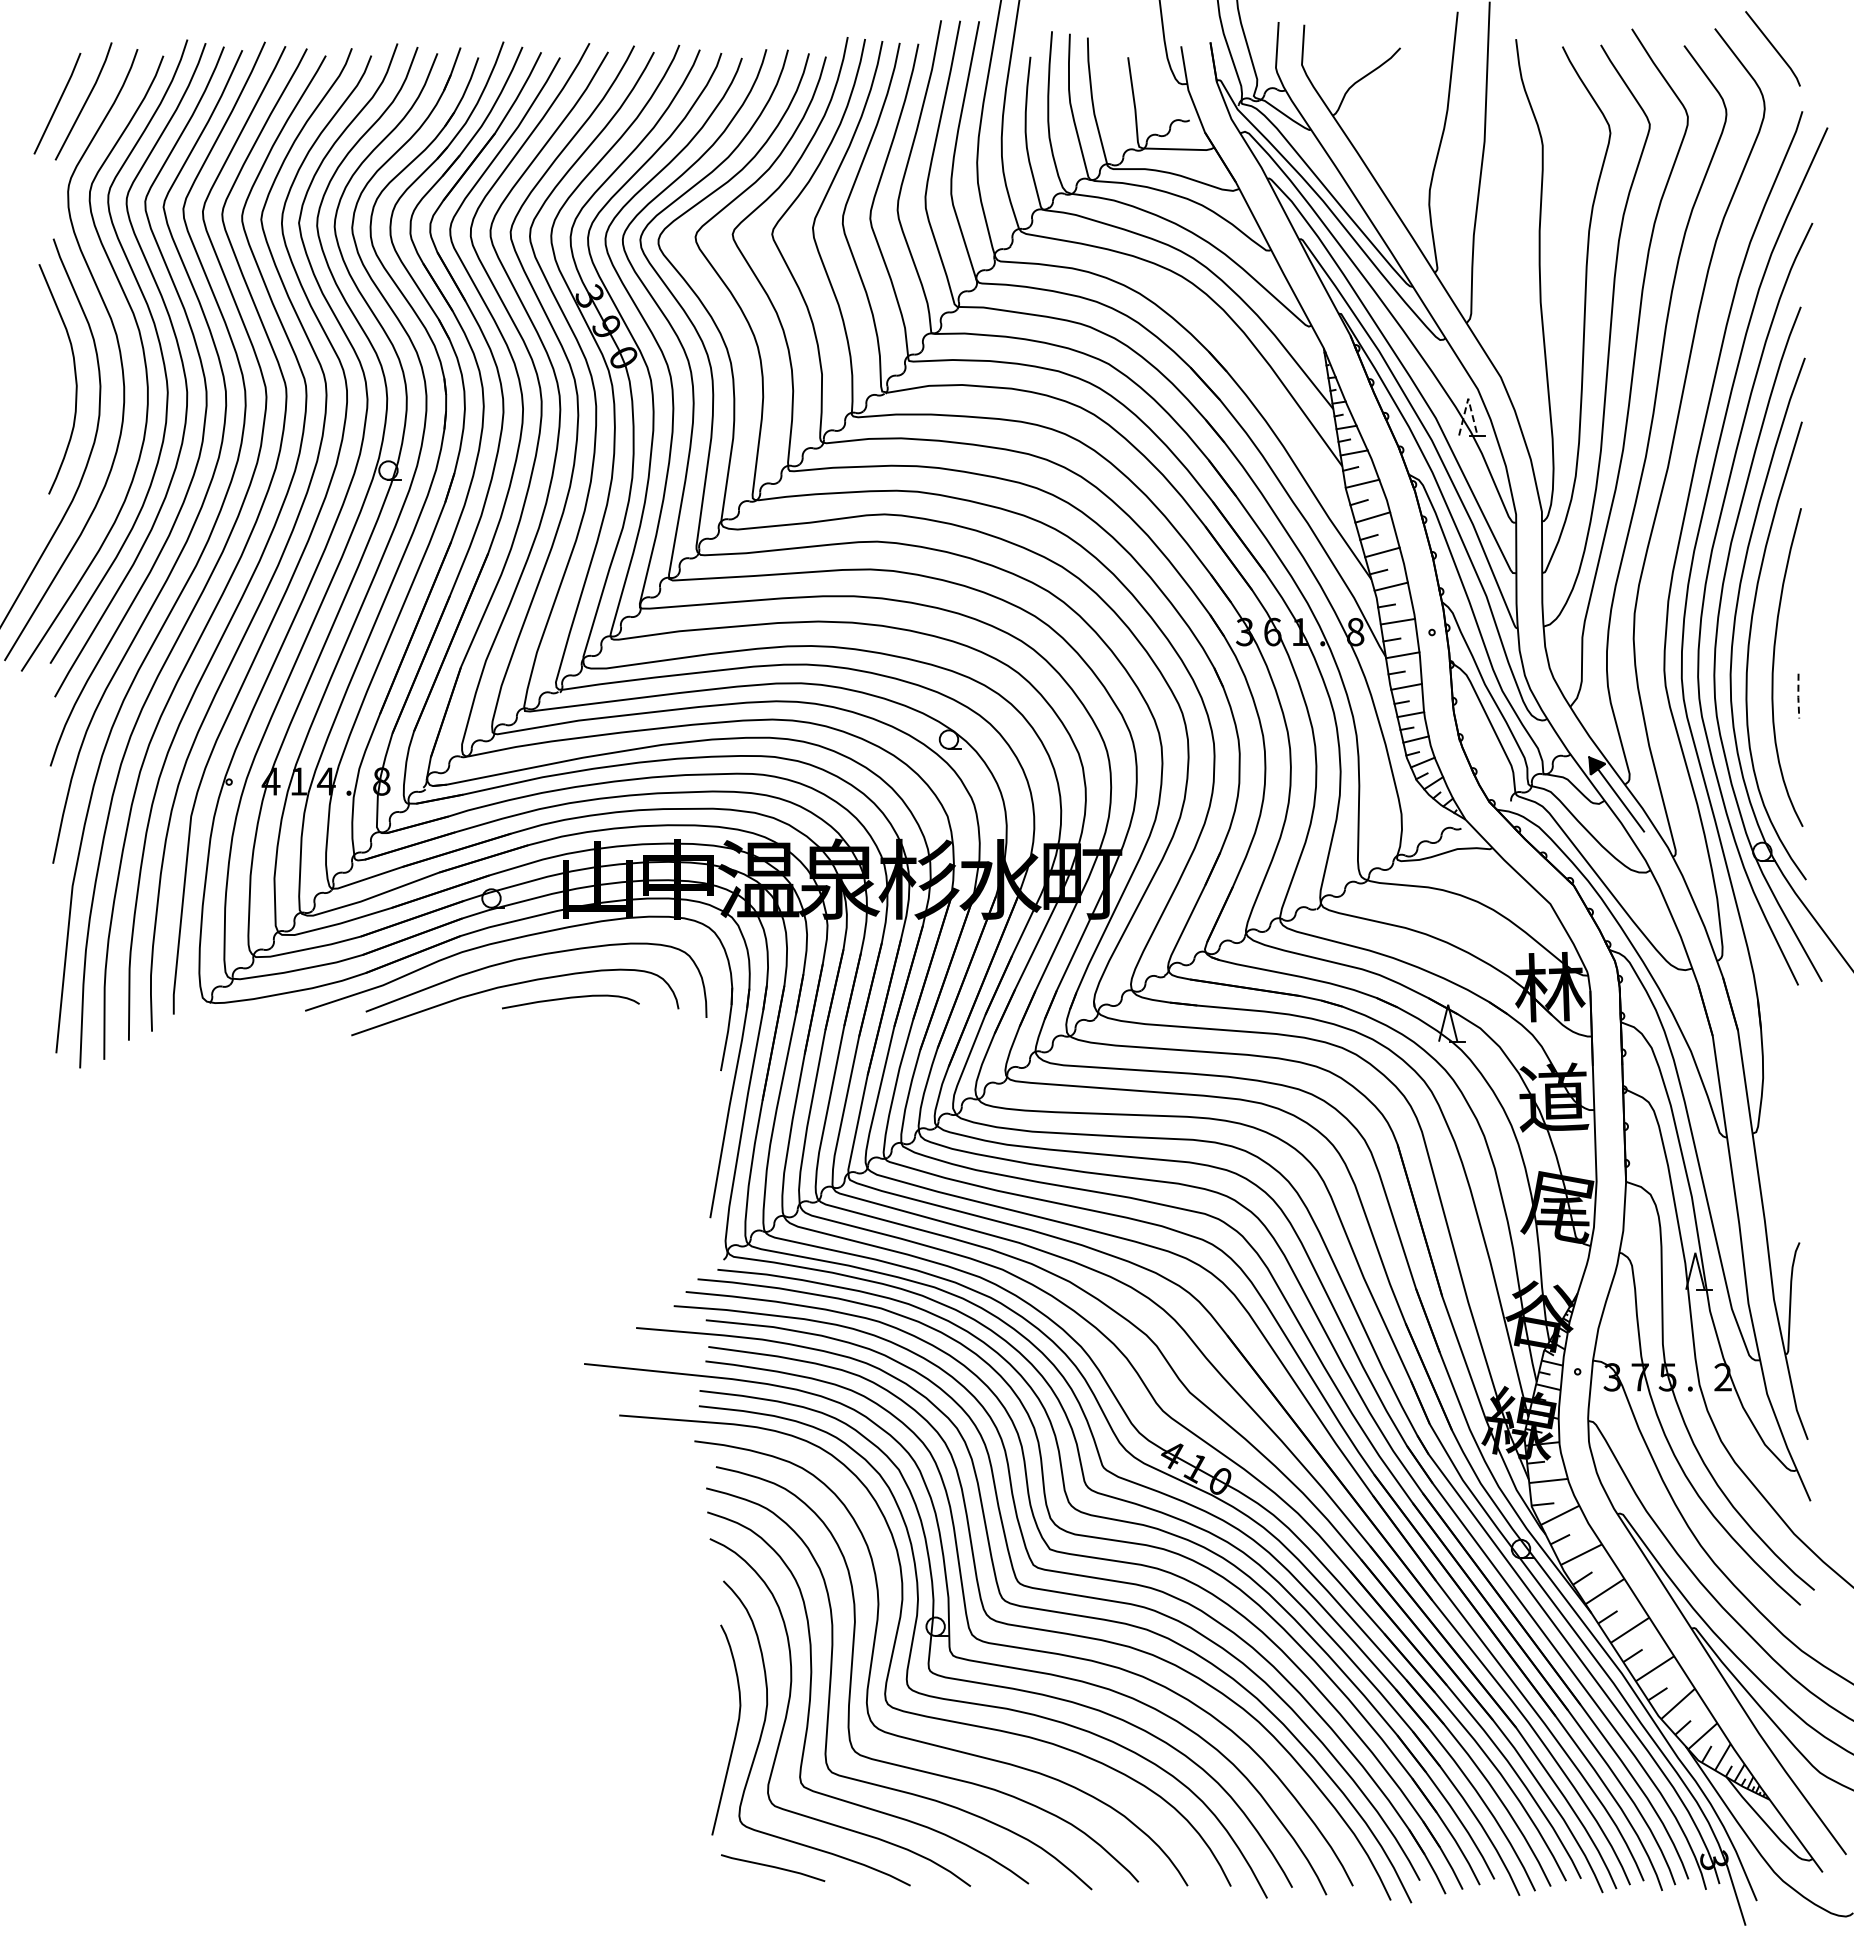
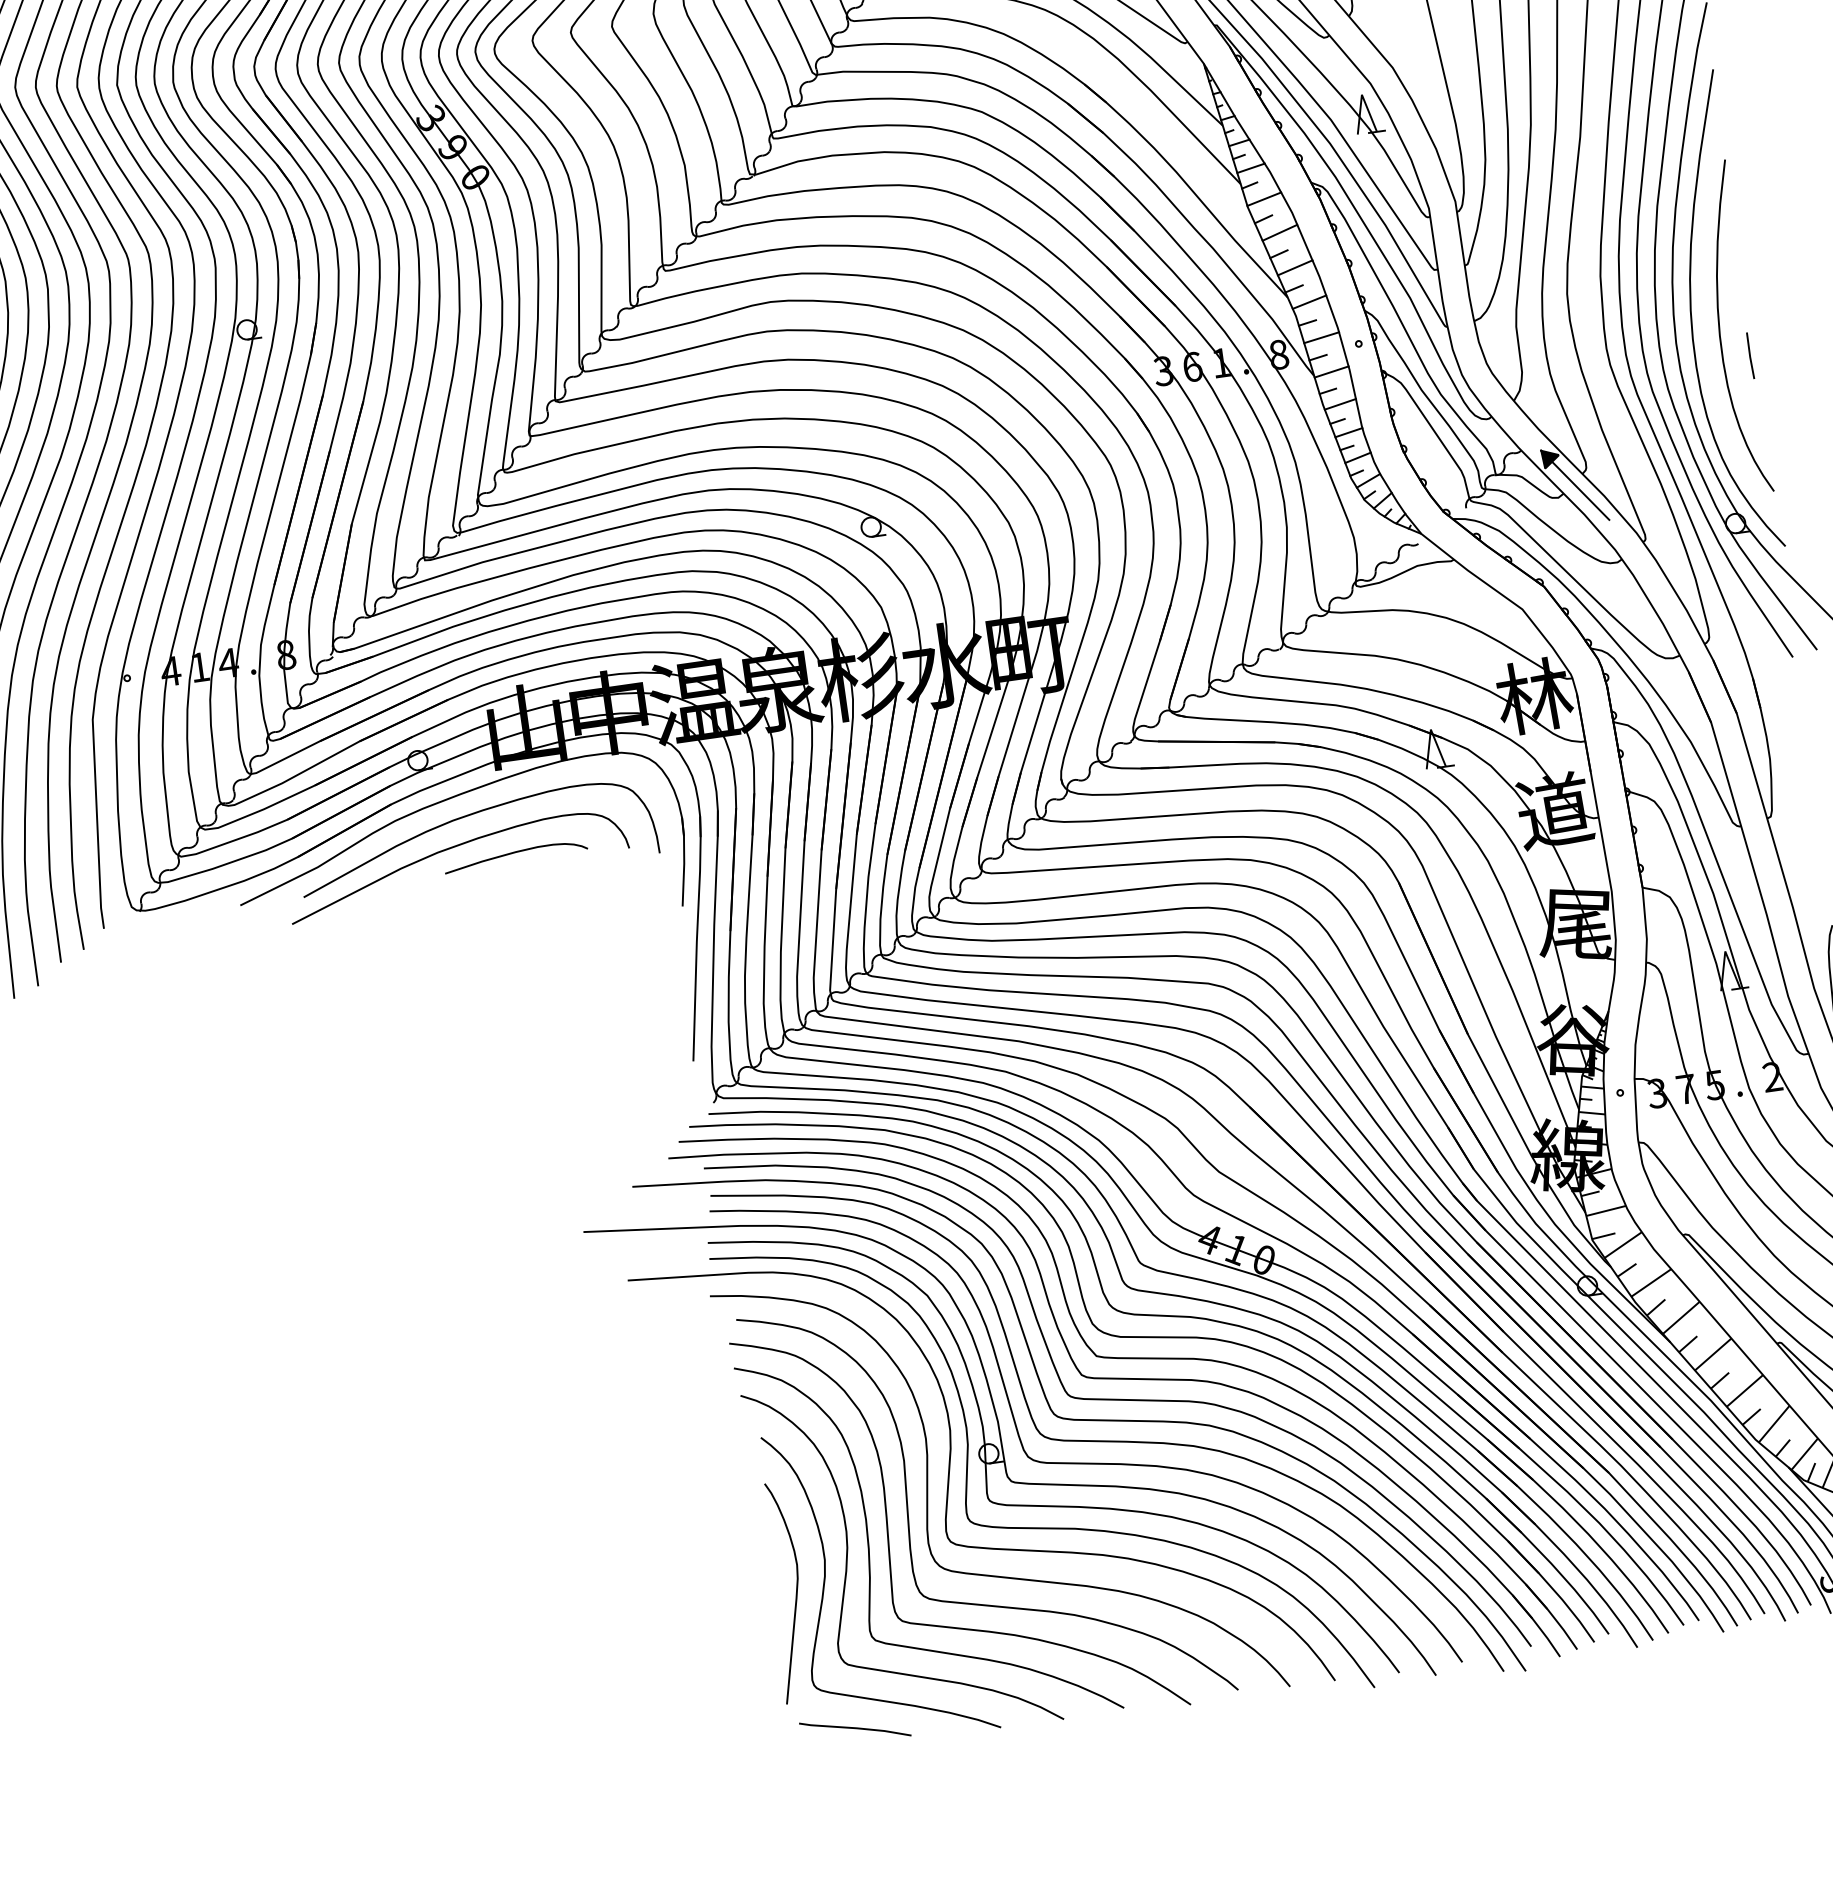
line: (1468, 398) -> (1362, 94), dashed -> solid
line: (1798, 697) -> (1750, 357), dashed -> solid

